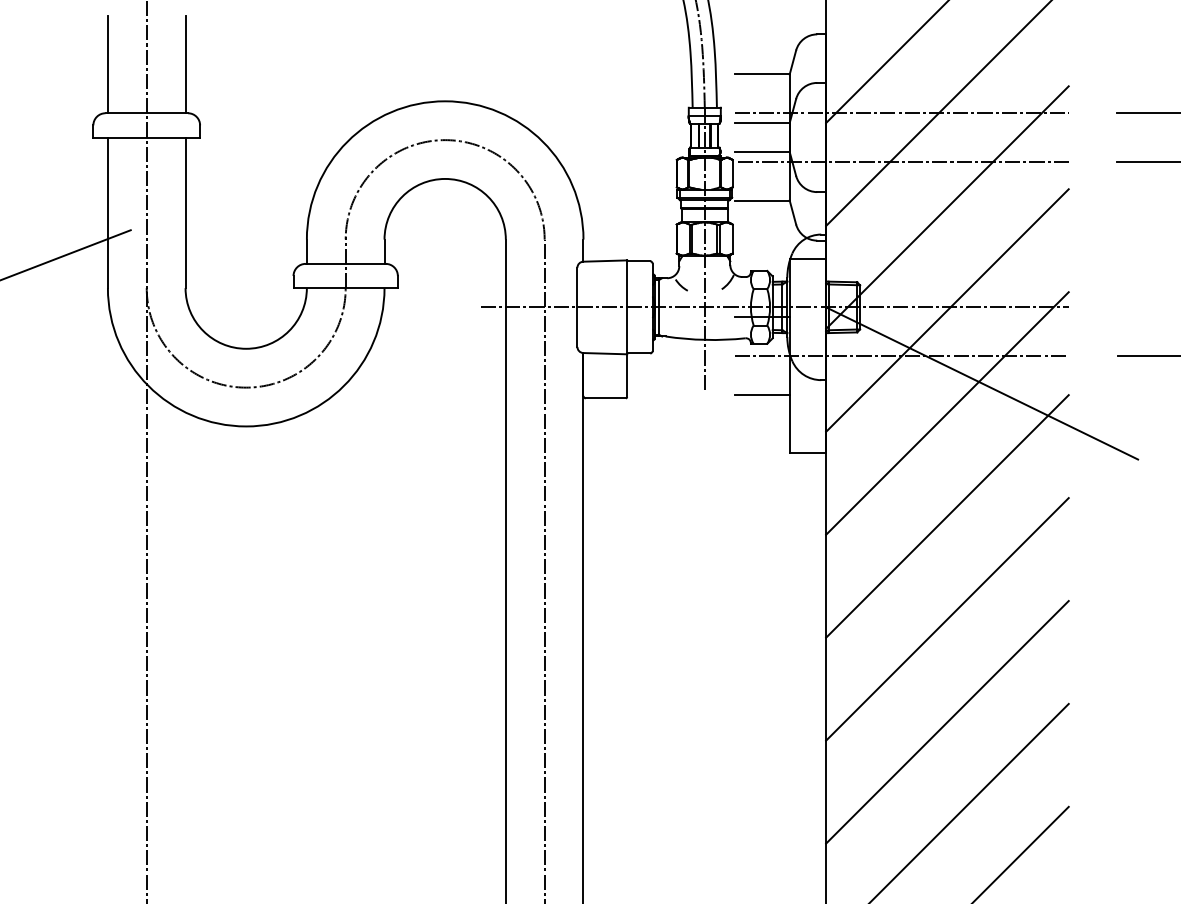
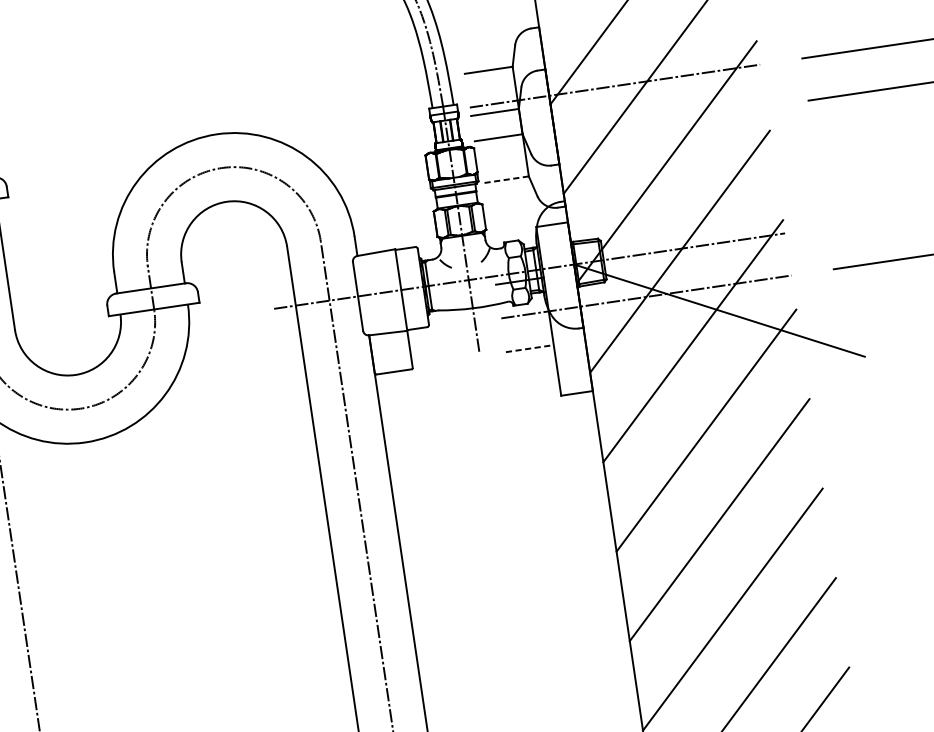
line: (901, 161) -> (620, 128), removed
line: (762, 200) -> (505, 179), solid -> dashed
line: (762, 394) -> (530, 348), solid -> dashed

